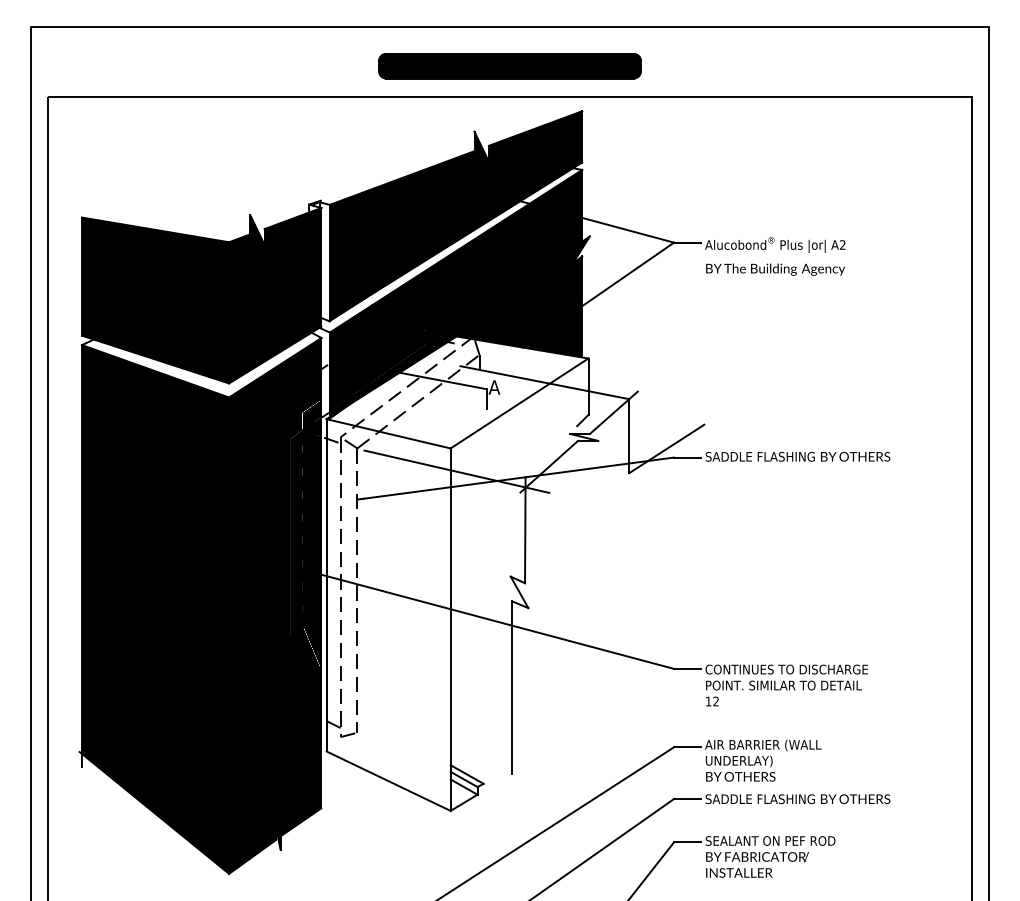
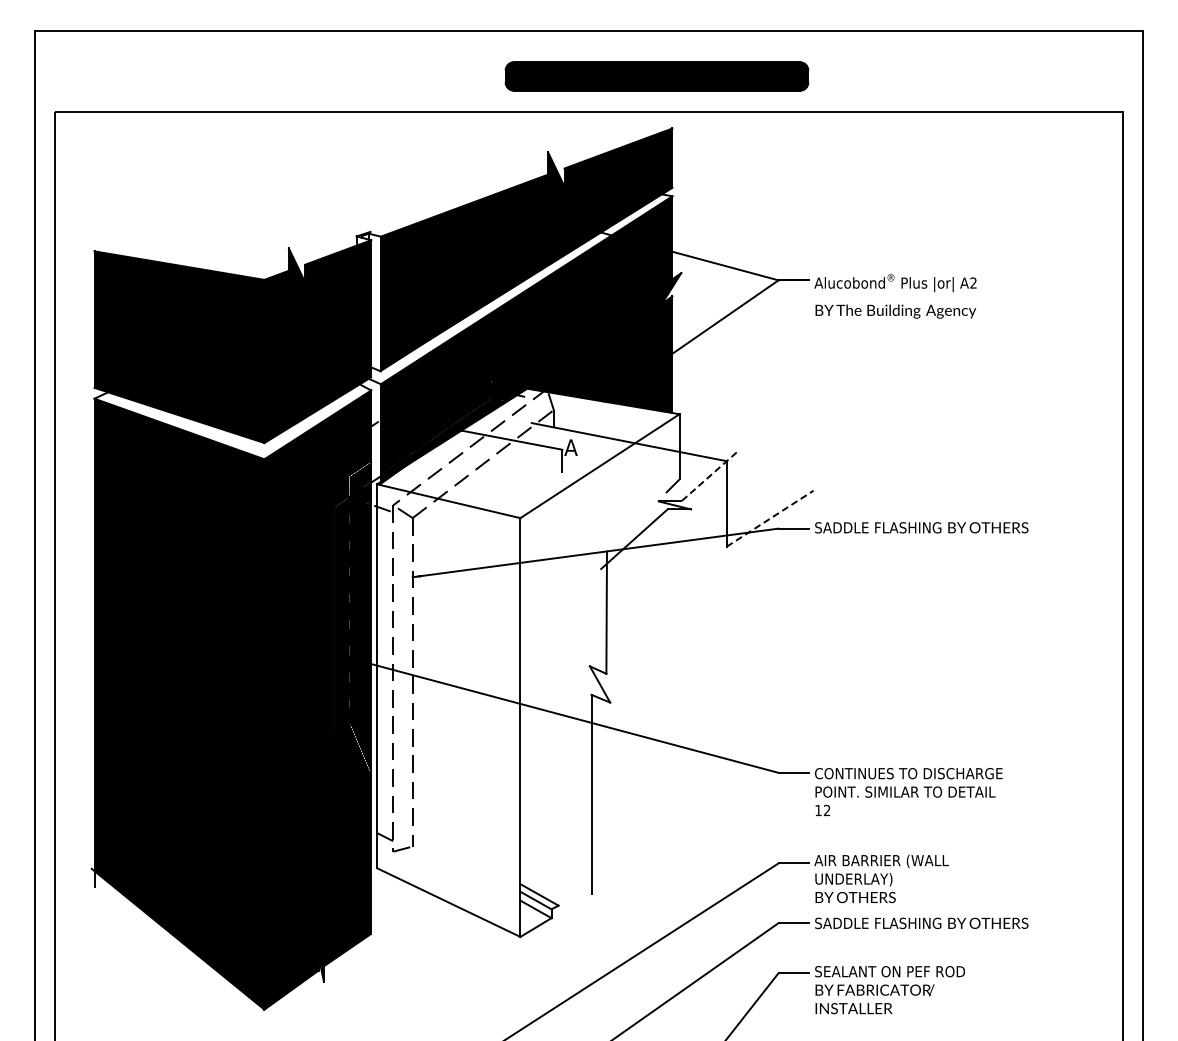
part: (509, 66) -> (656, 76), moved
line: (614, 412) -> (709, 476), solid -> dashed
line: (667, 448) -> (770, 518), solid -> dashed
line: (456, 471) -> (527, 544), removed

